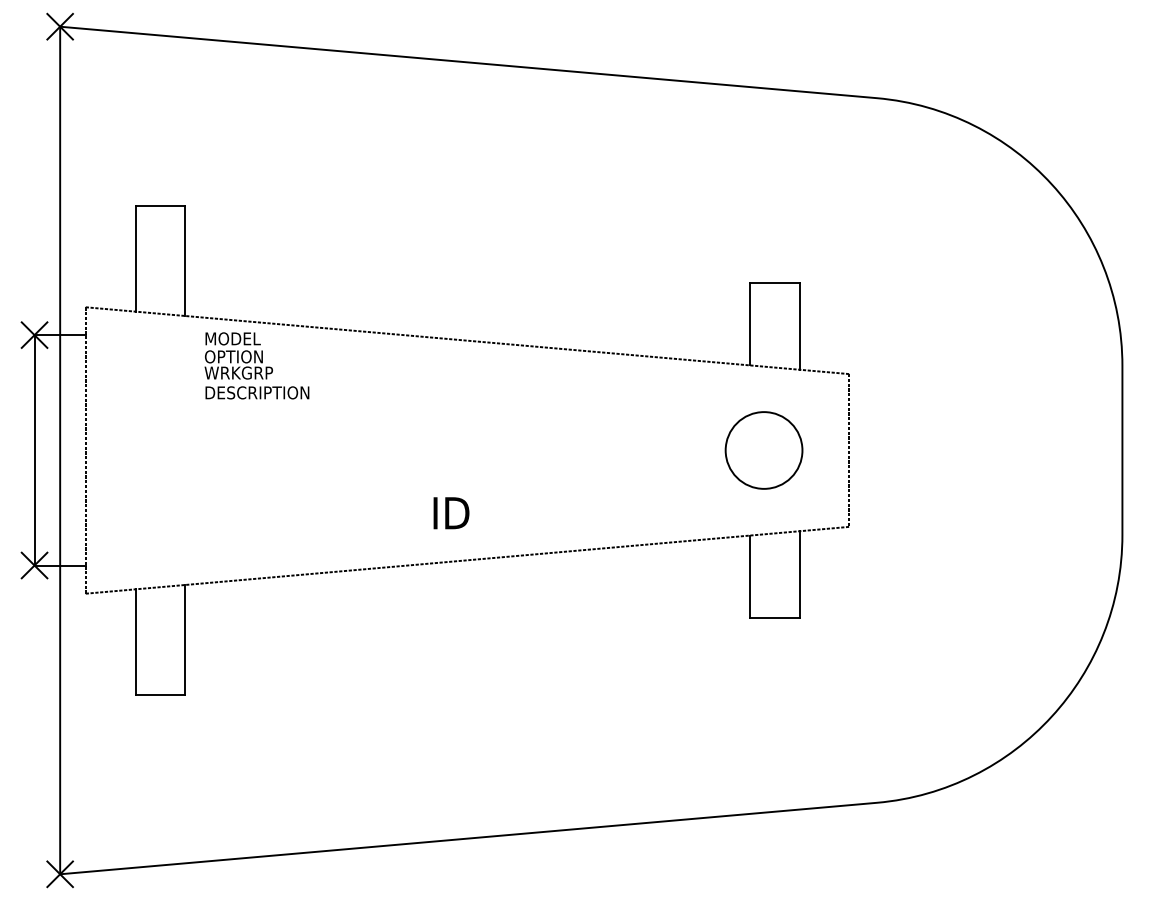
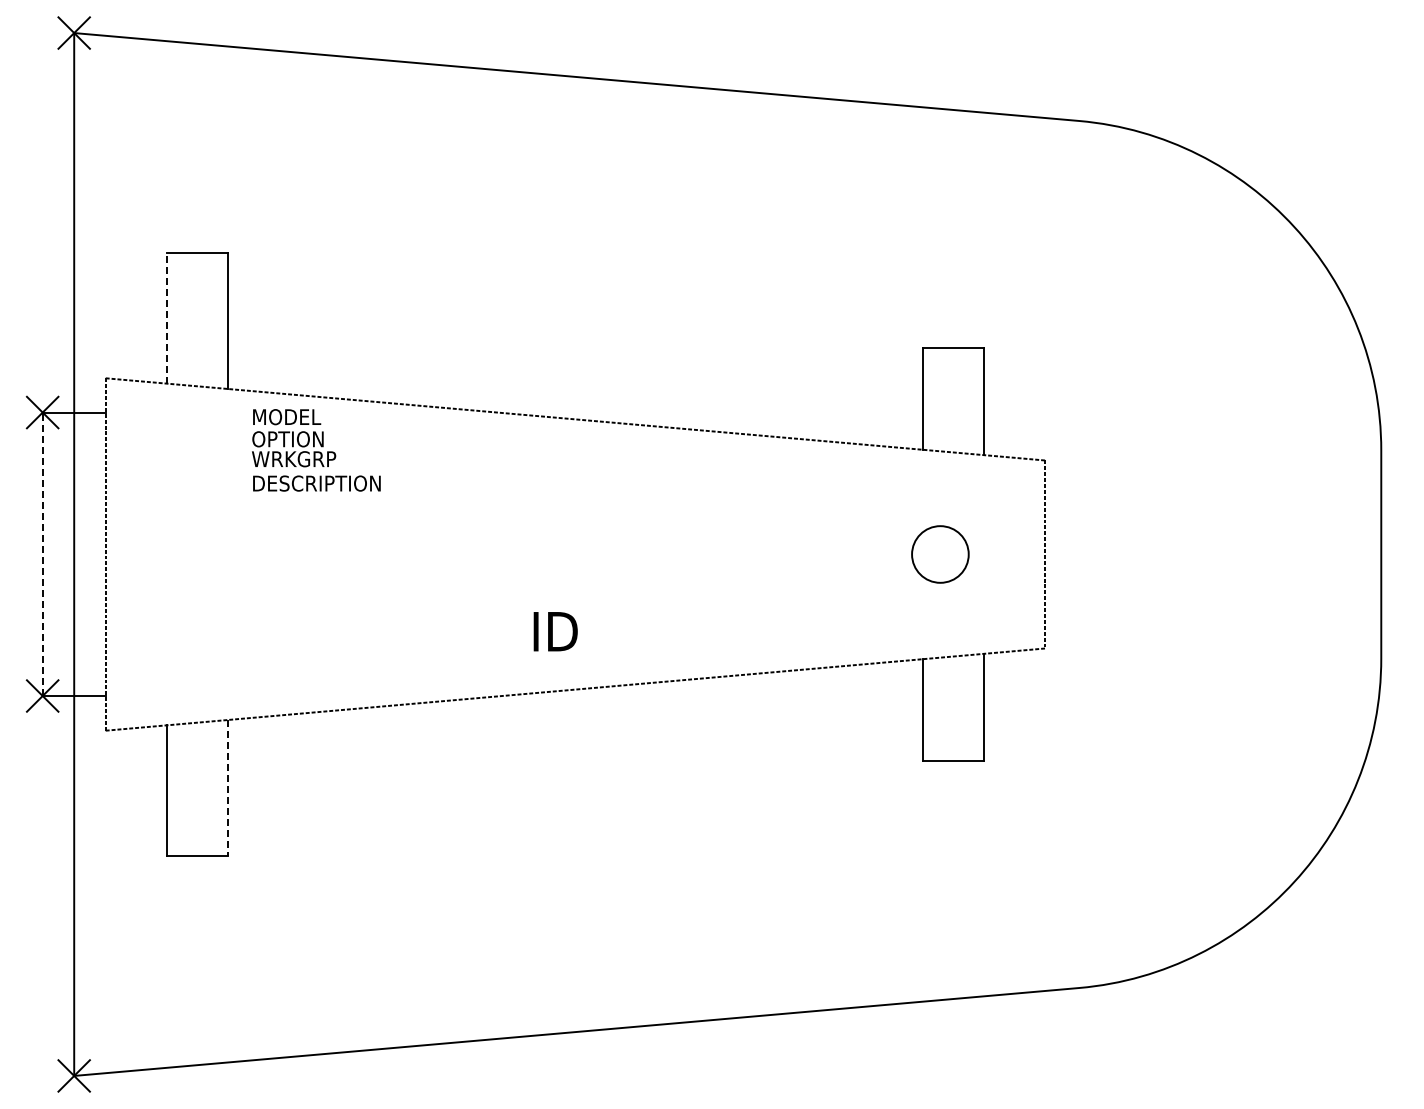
line: (135, 258) -> (166, 318), solid -> dashed
line: (34, 450) -> (42, 554), solid -> dashed
circle: (764, 450) -> (940, 554), size x0.6
line: (185, 639) -> (228, 787), solid -> dashed

